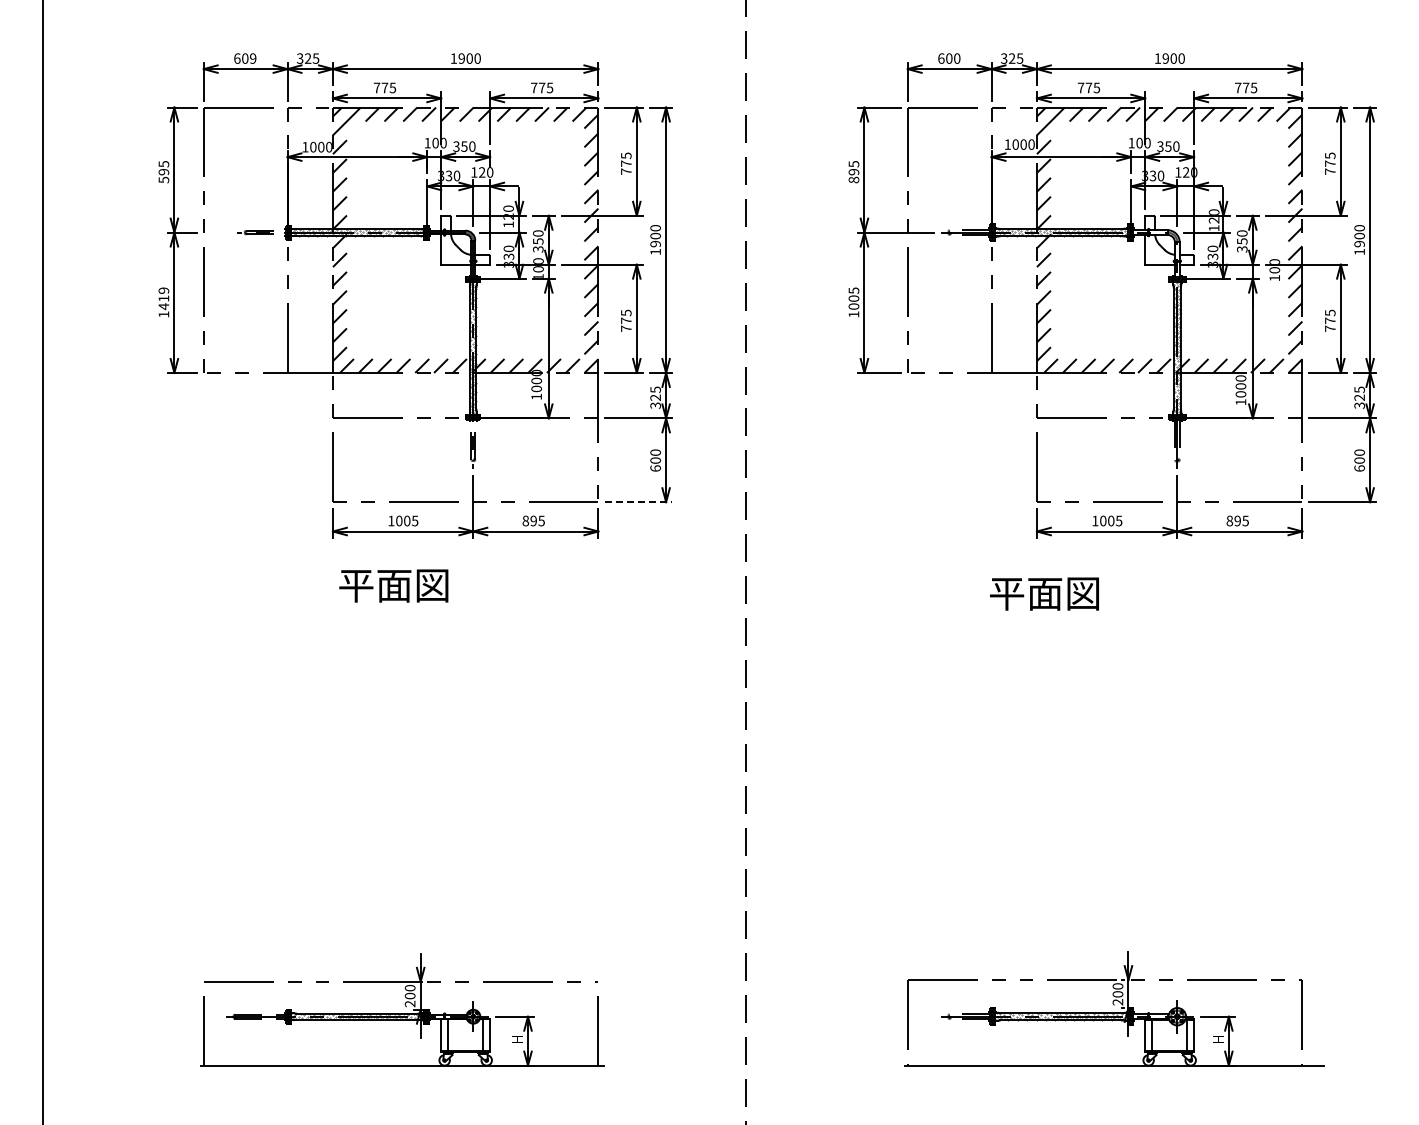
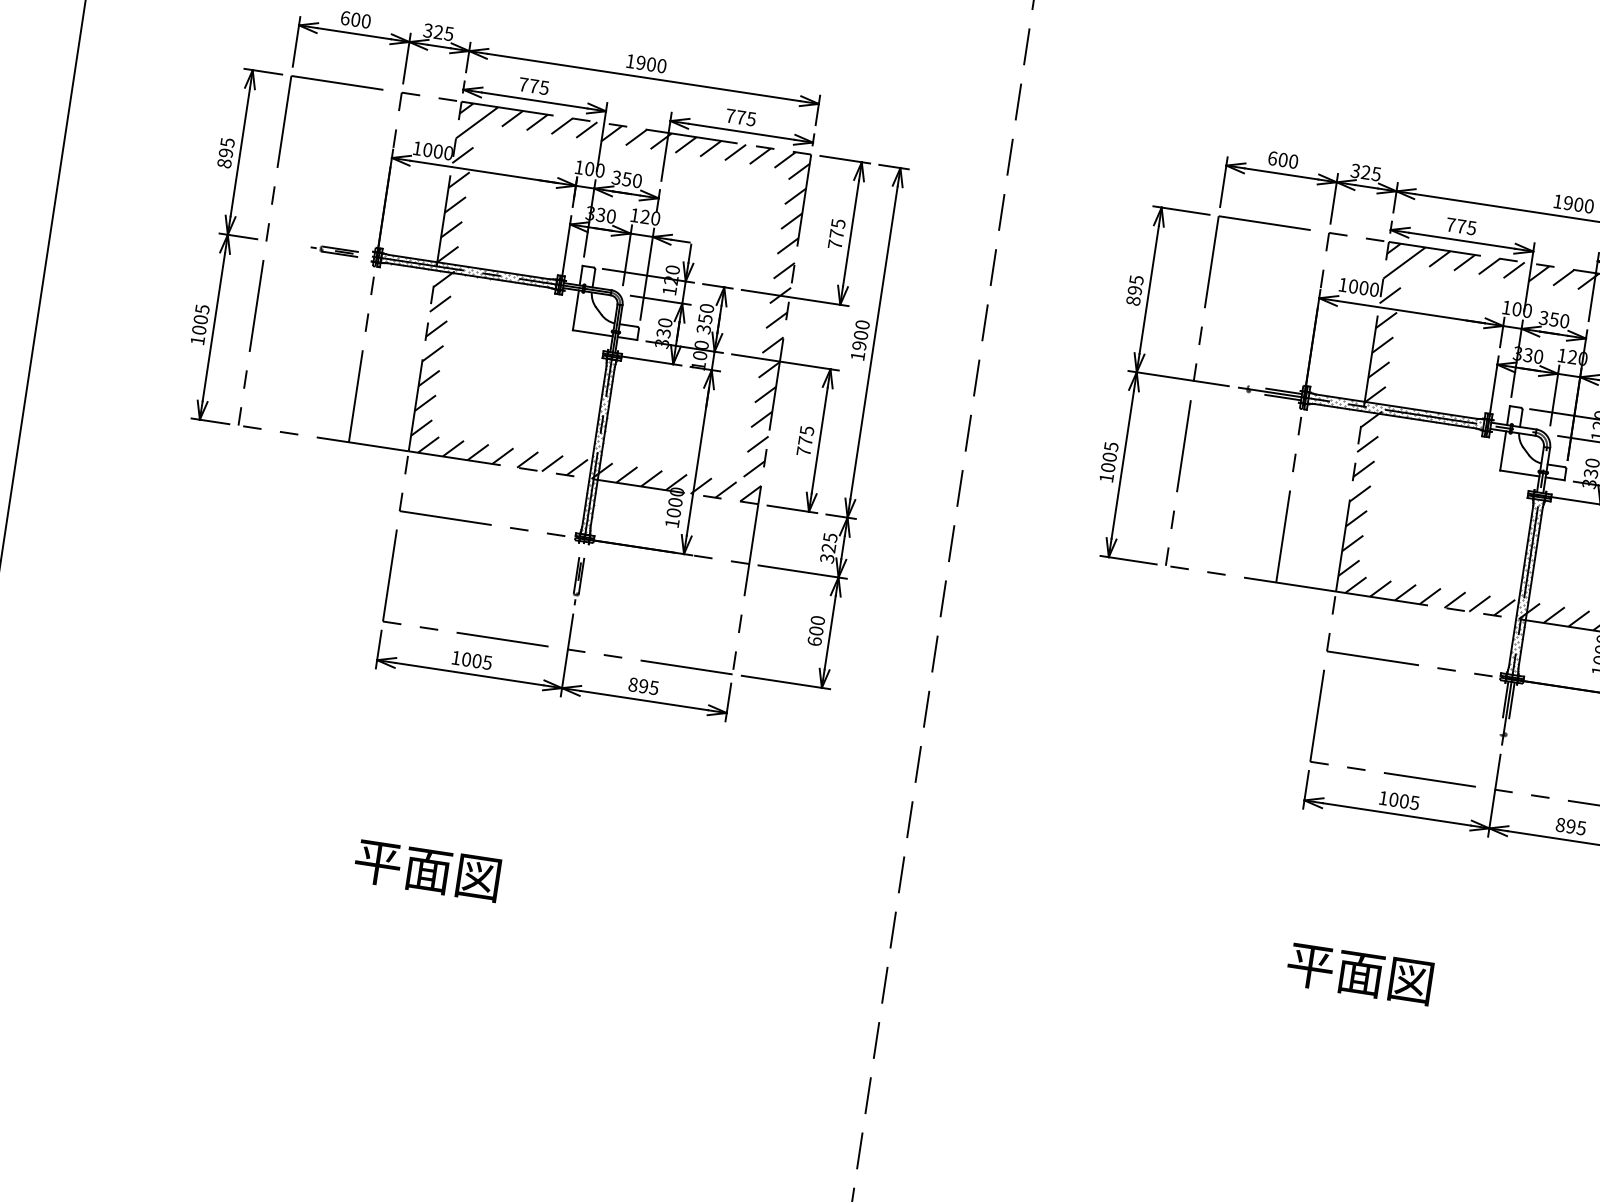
text: (253, 58) -> (366, 21), 609 -> 600
text: (163, 179) -> (224, 162), 595 -> 895
text: (163, 298) -> (200, 319), 1419 -> 1005
line: (638, 502) -> (785, 682), dashed -> solid
text: (393, 585) -> (426, 869), moved
text: (1044, 593) -> (1359, 973), moved

